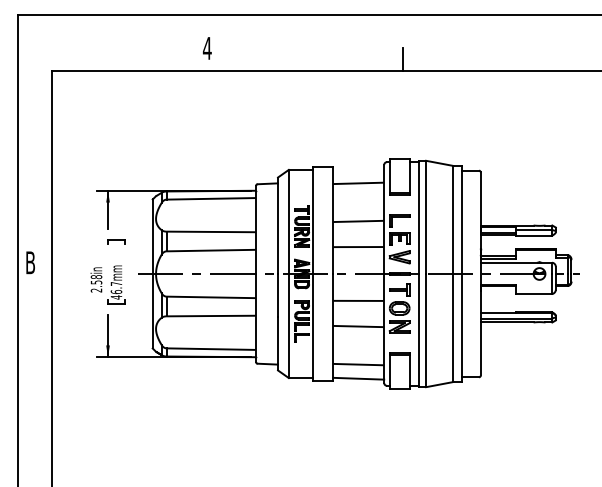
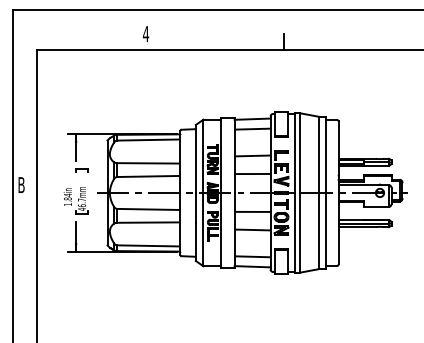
line: (358, 169) -> (252, 119), added
text: (96, 283) -> (67, 199), 2.58in -> 1.84in

